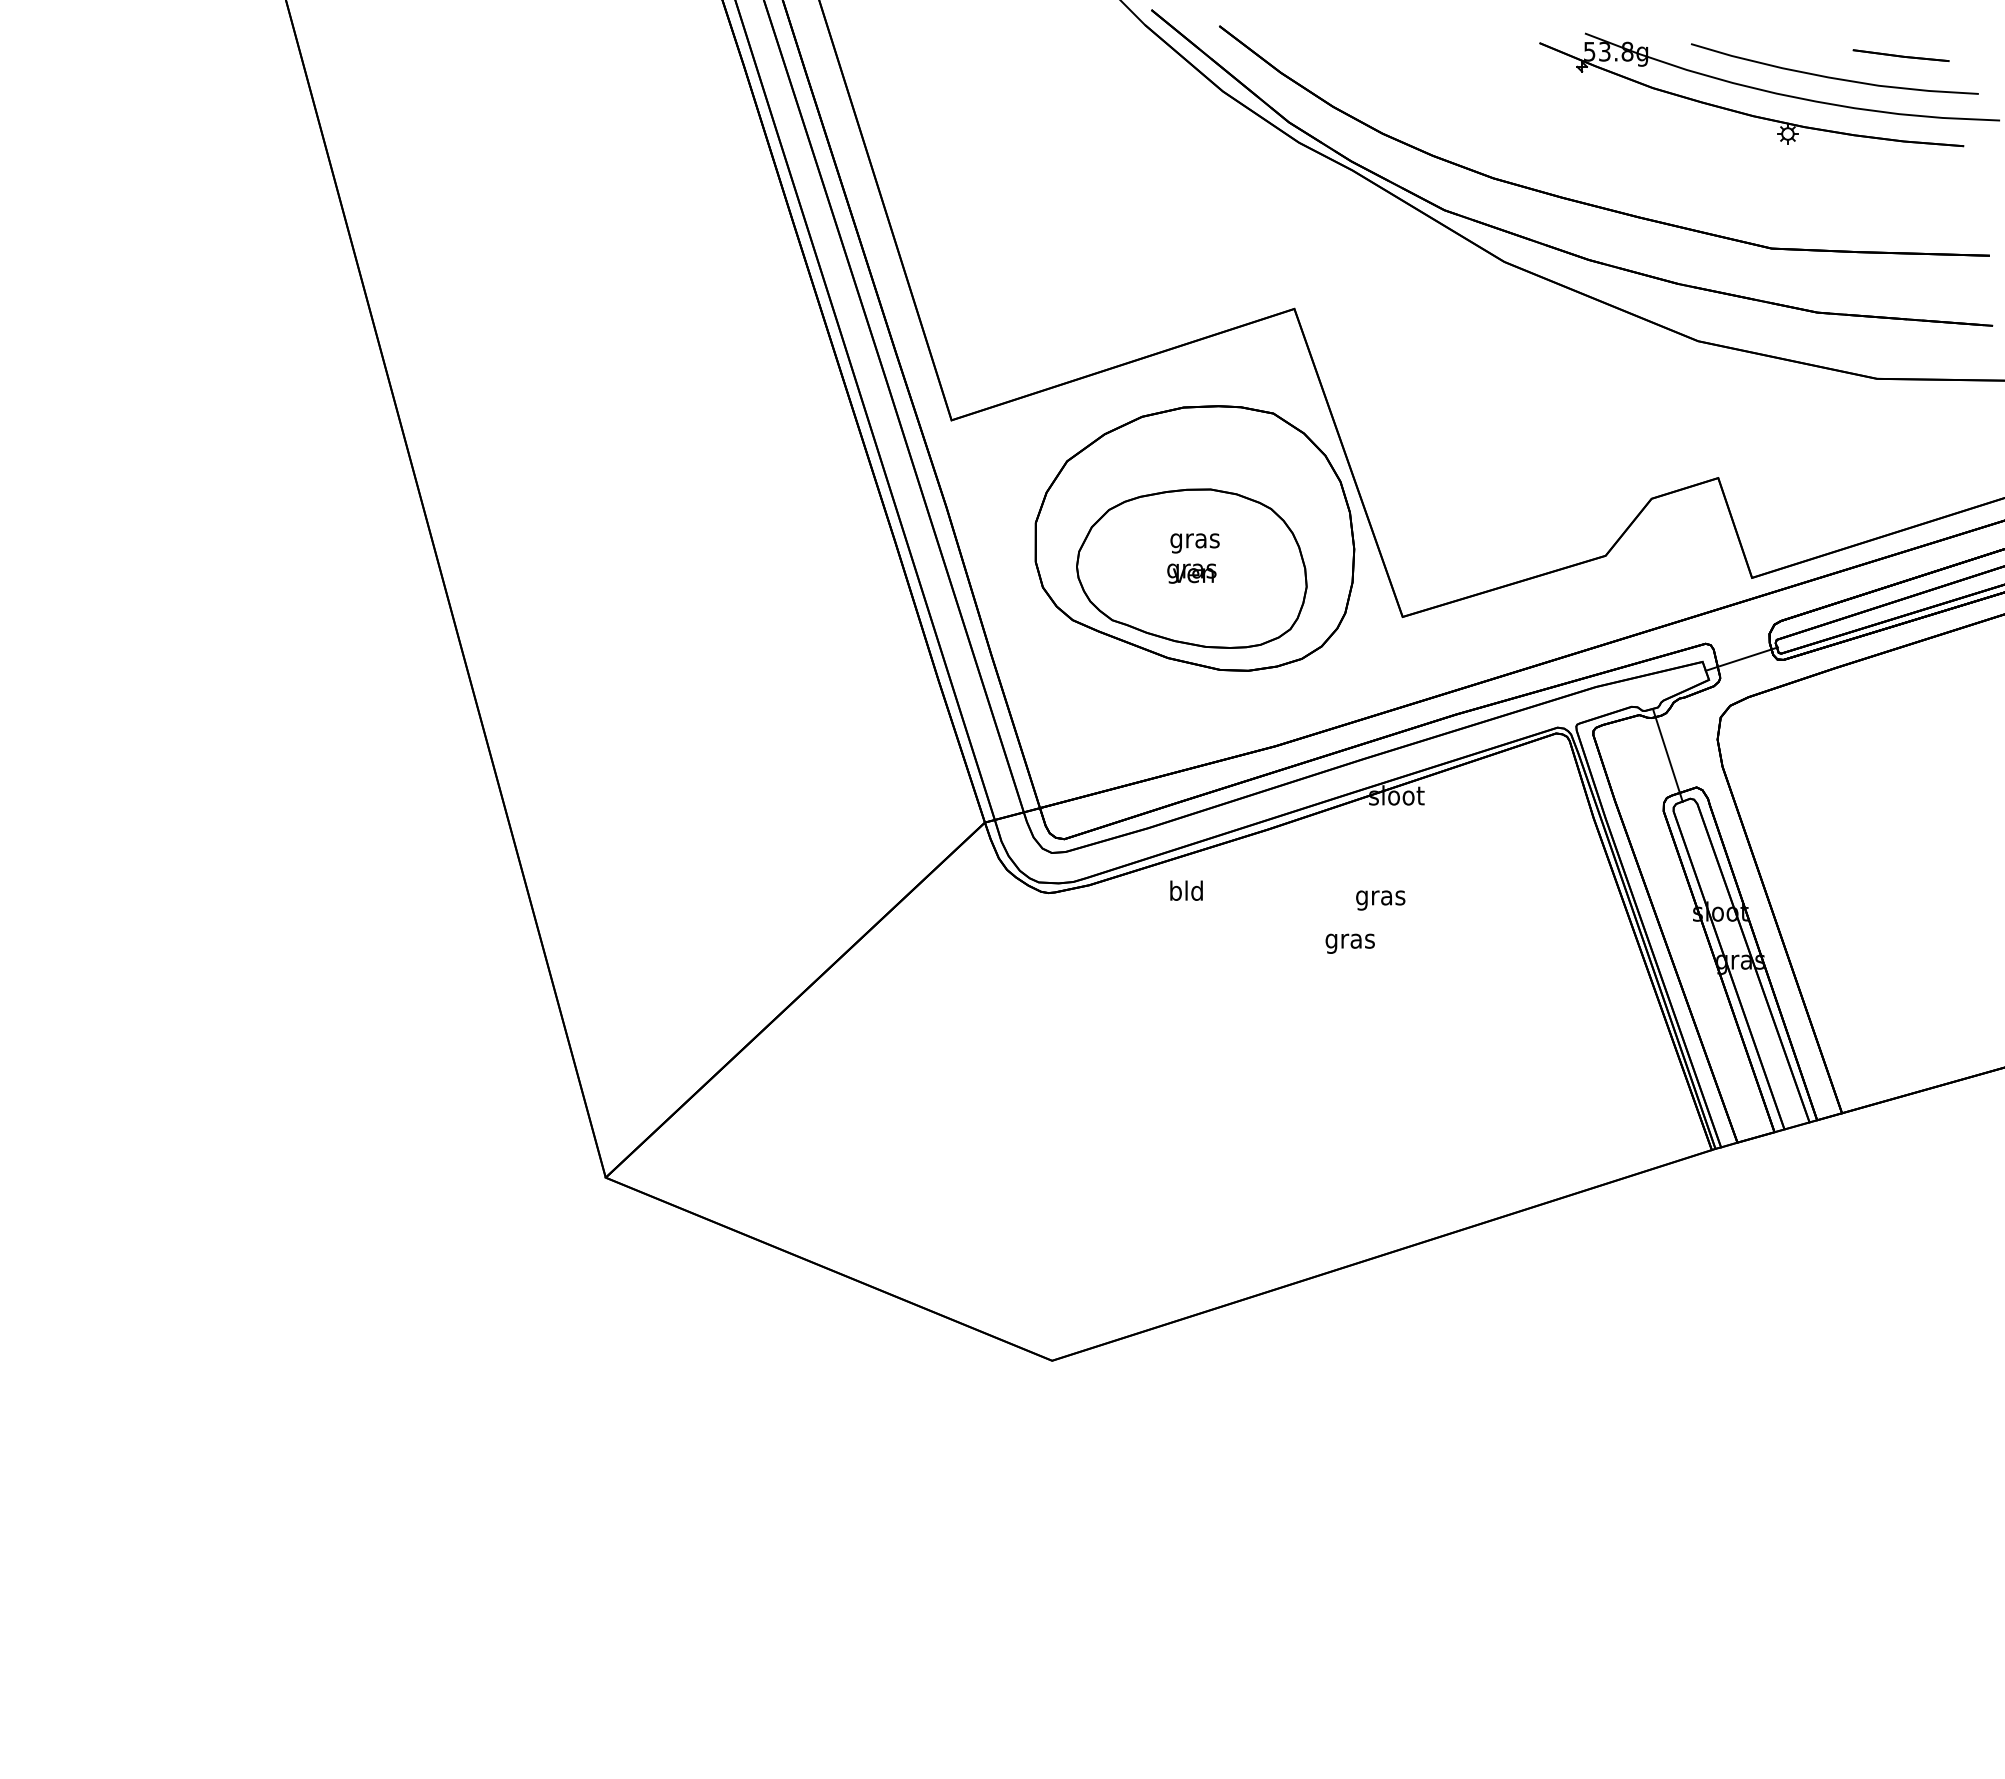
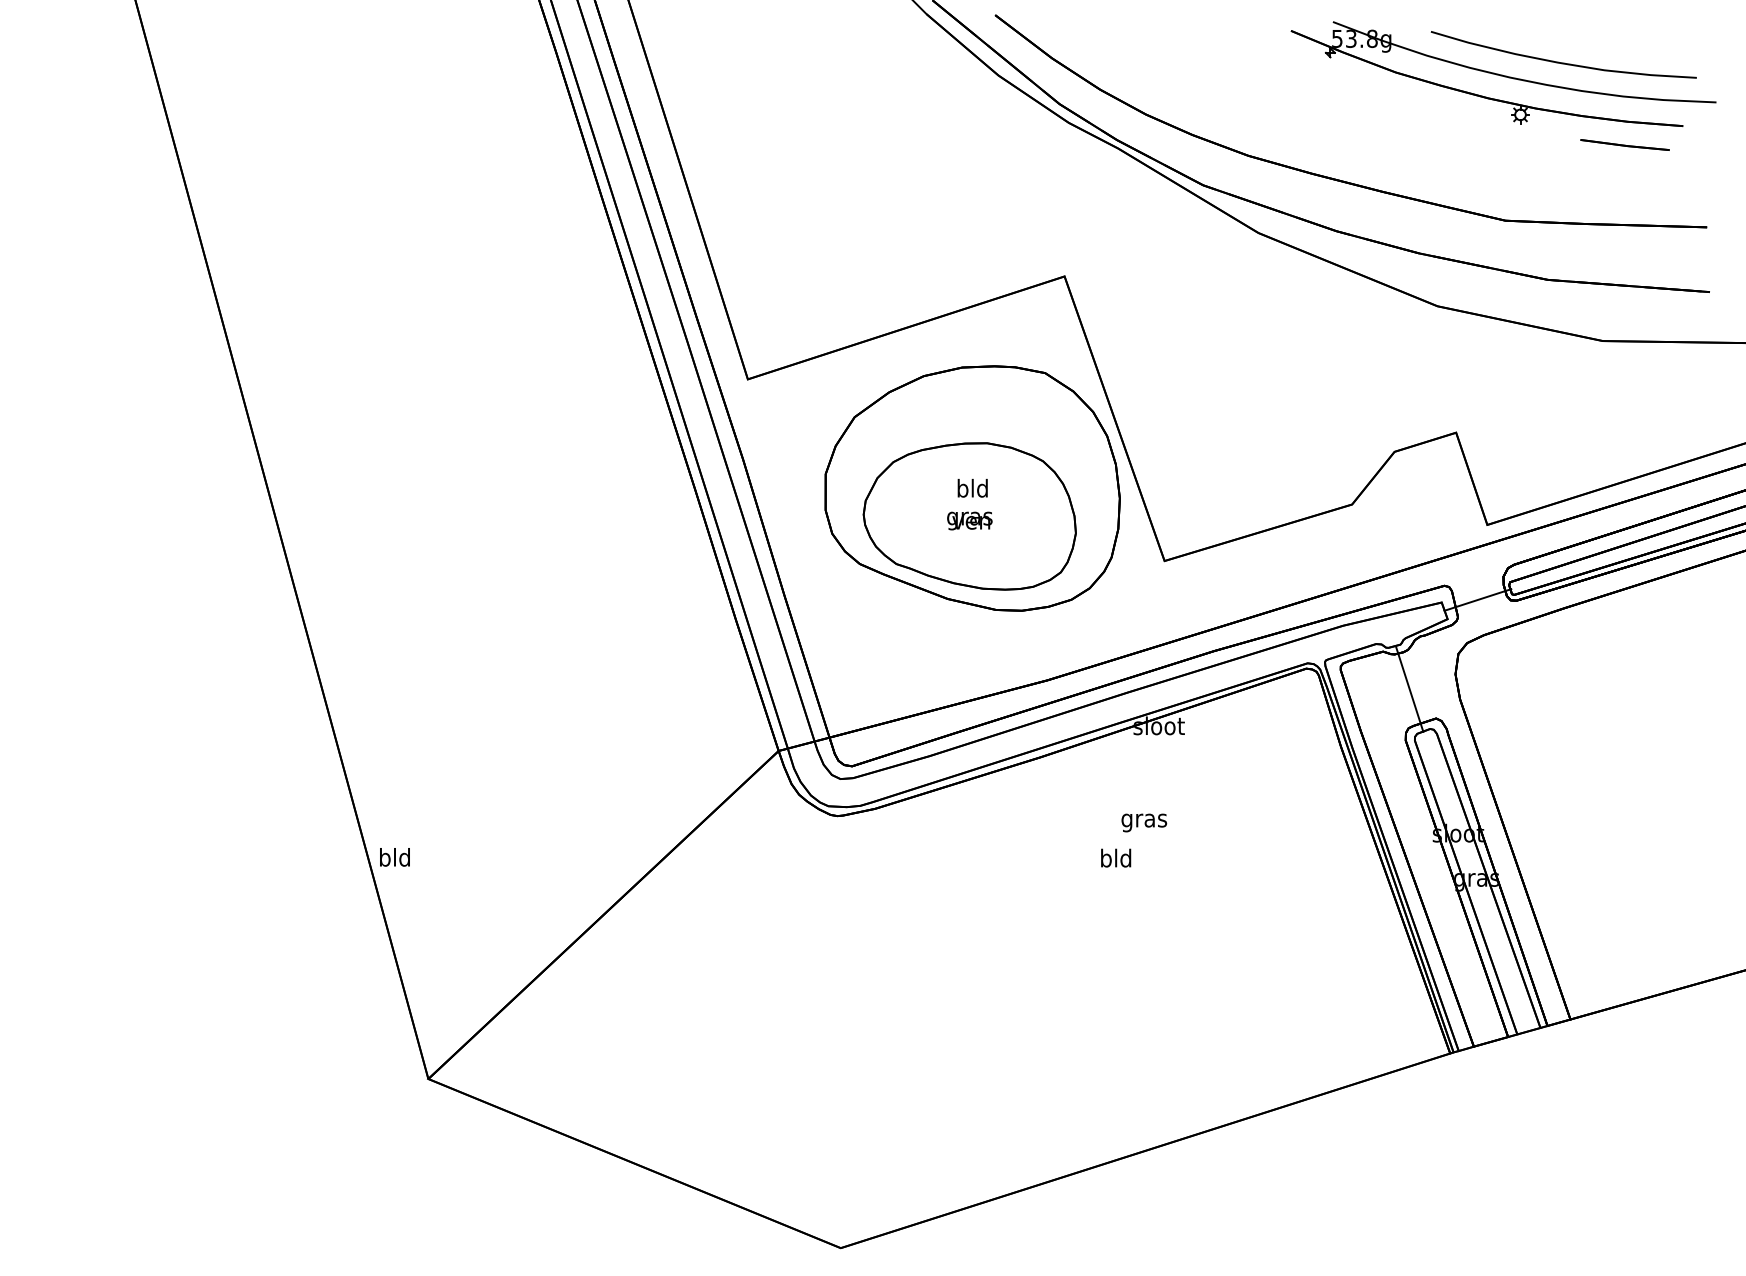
line: (1900, 55) -> (1624, 144), moved
text: (1194, 540) -> (972, 490), gras -> bld
text: (1186, 890) -> (394, 857), moved
text: (1349, 940) -> (1115, 859), gras -> bld

